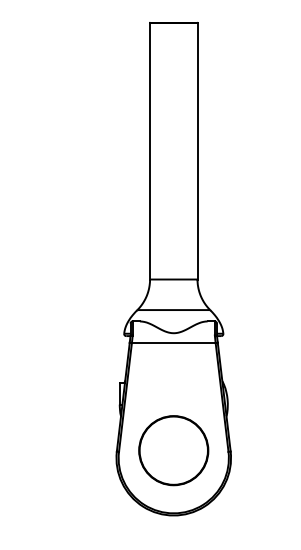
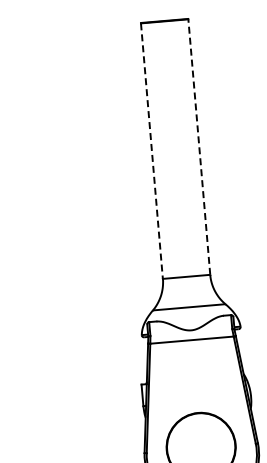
line: (197, 150) -> (199, 146), solid -> dashed
line: (149, 151) -> (151, 151), solid -> dashed

